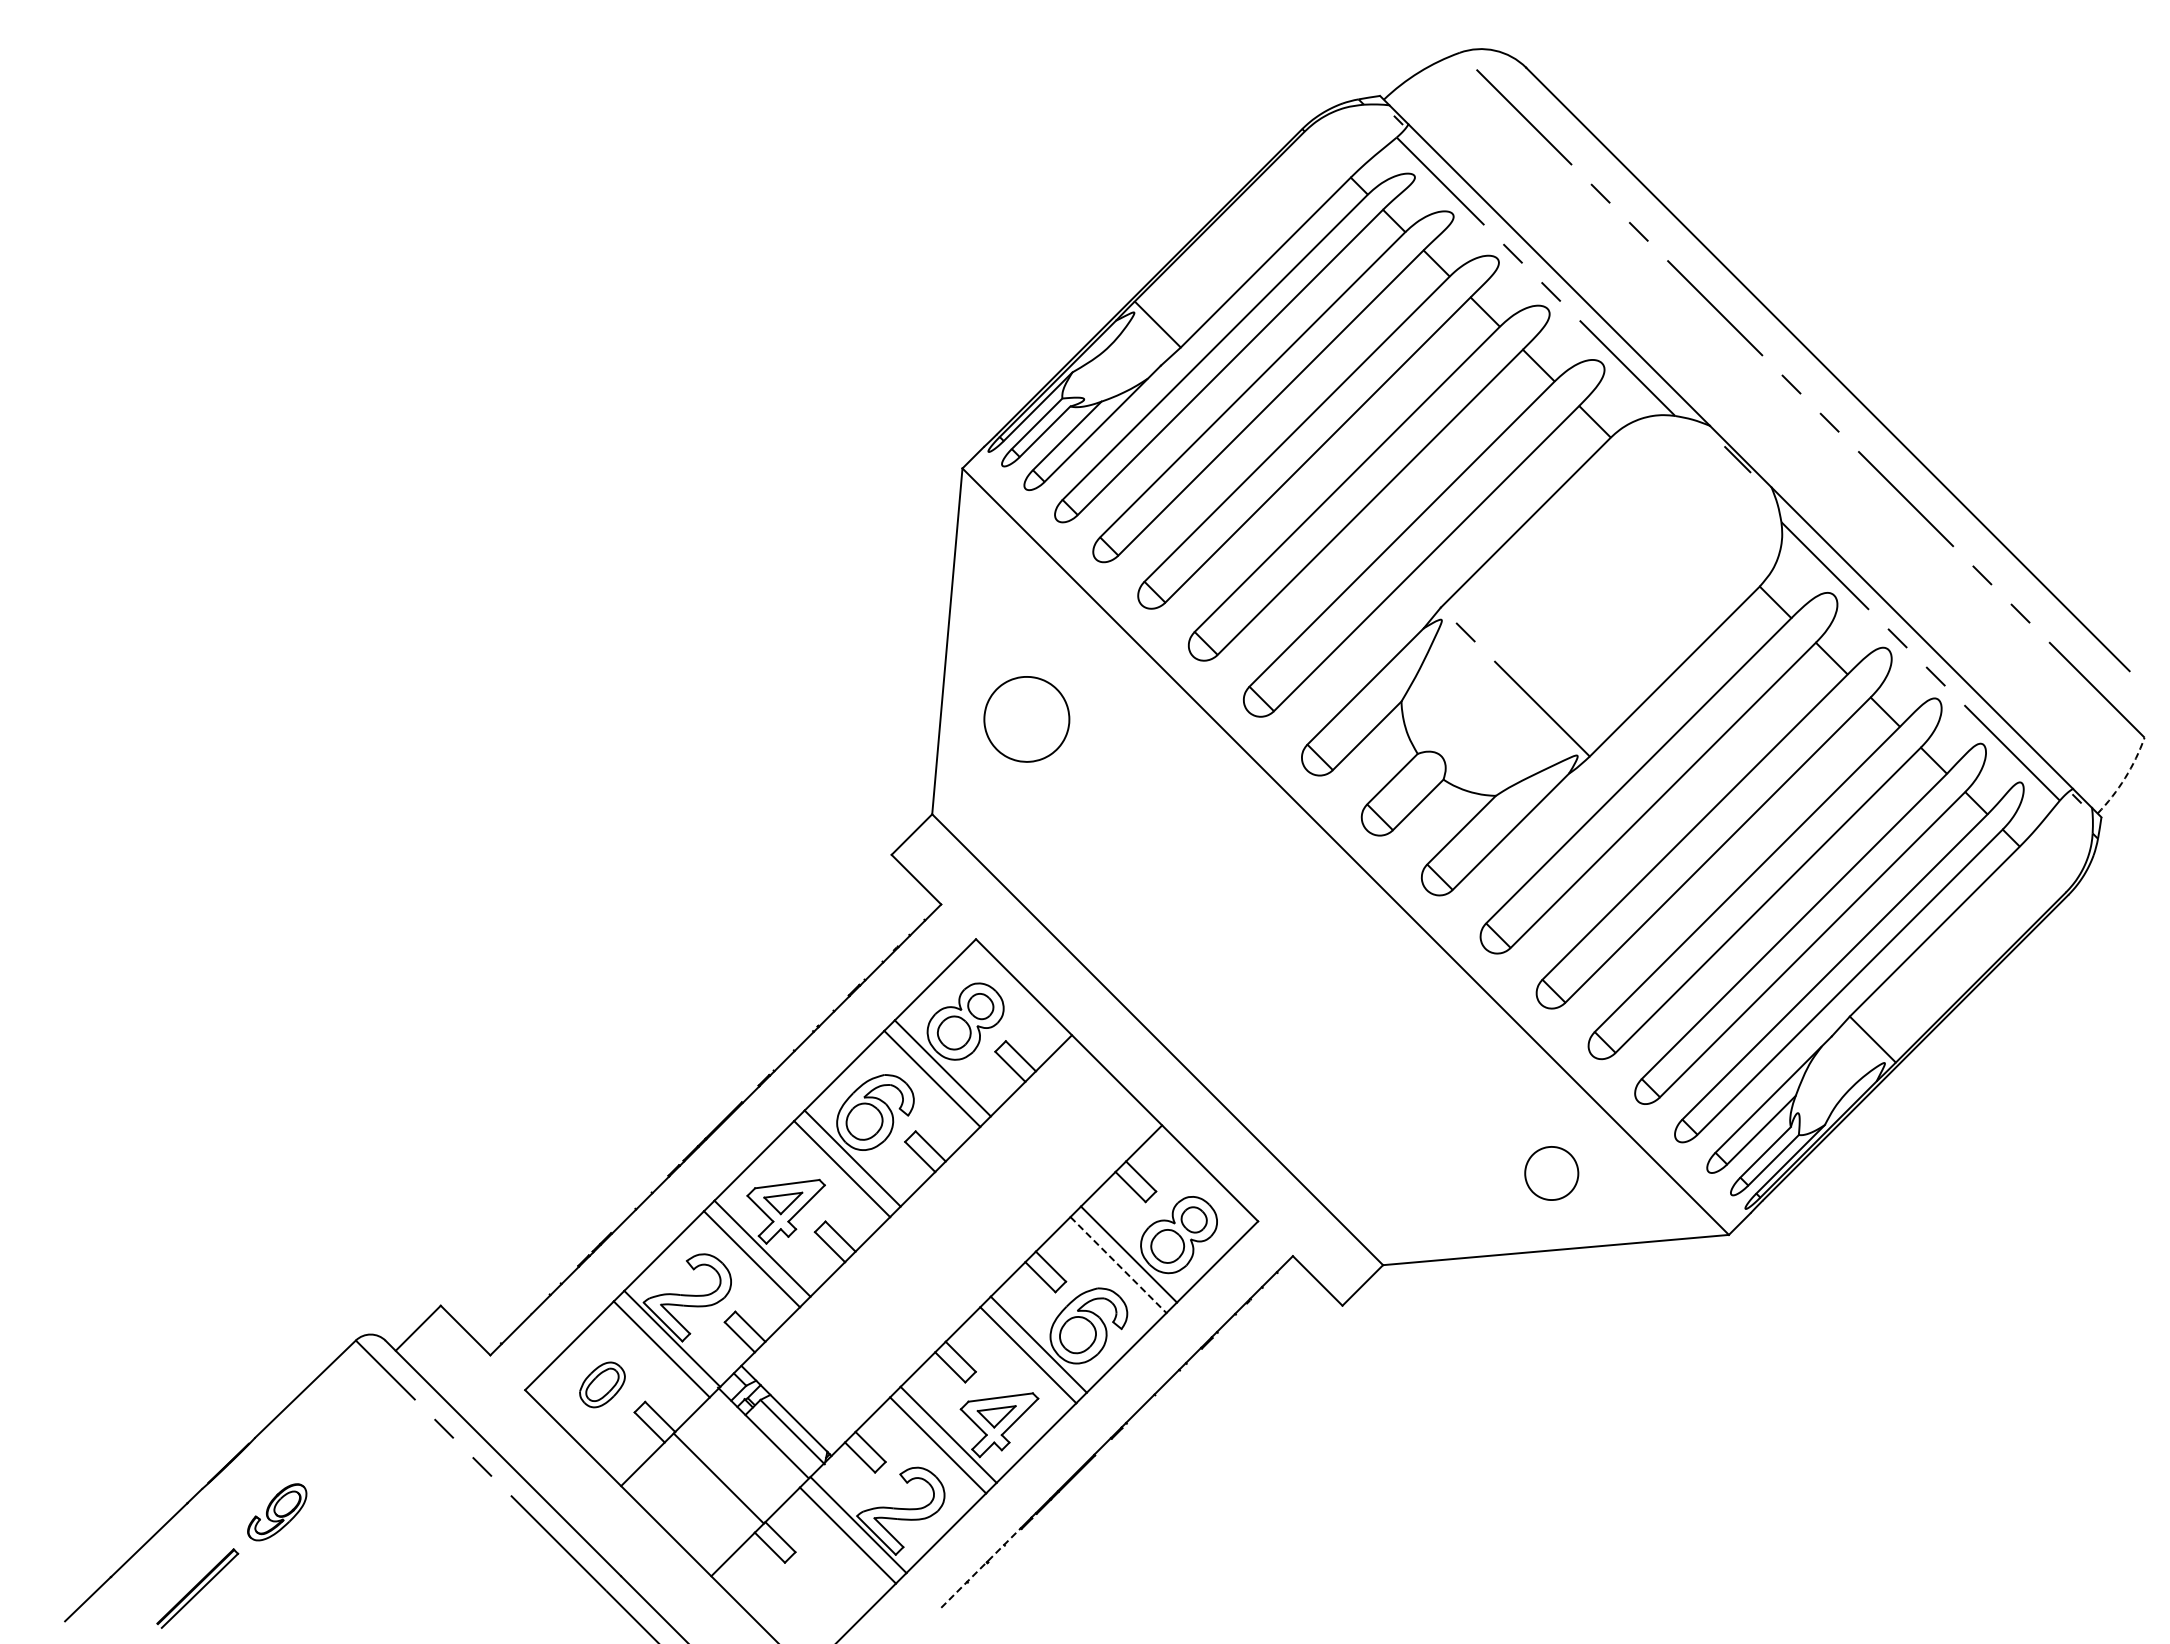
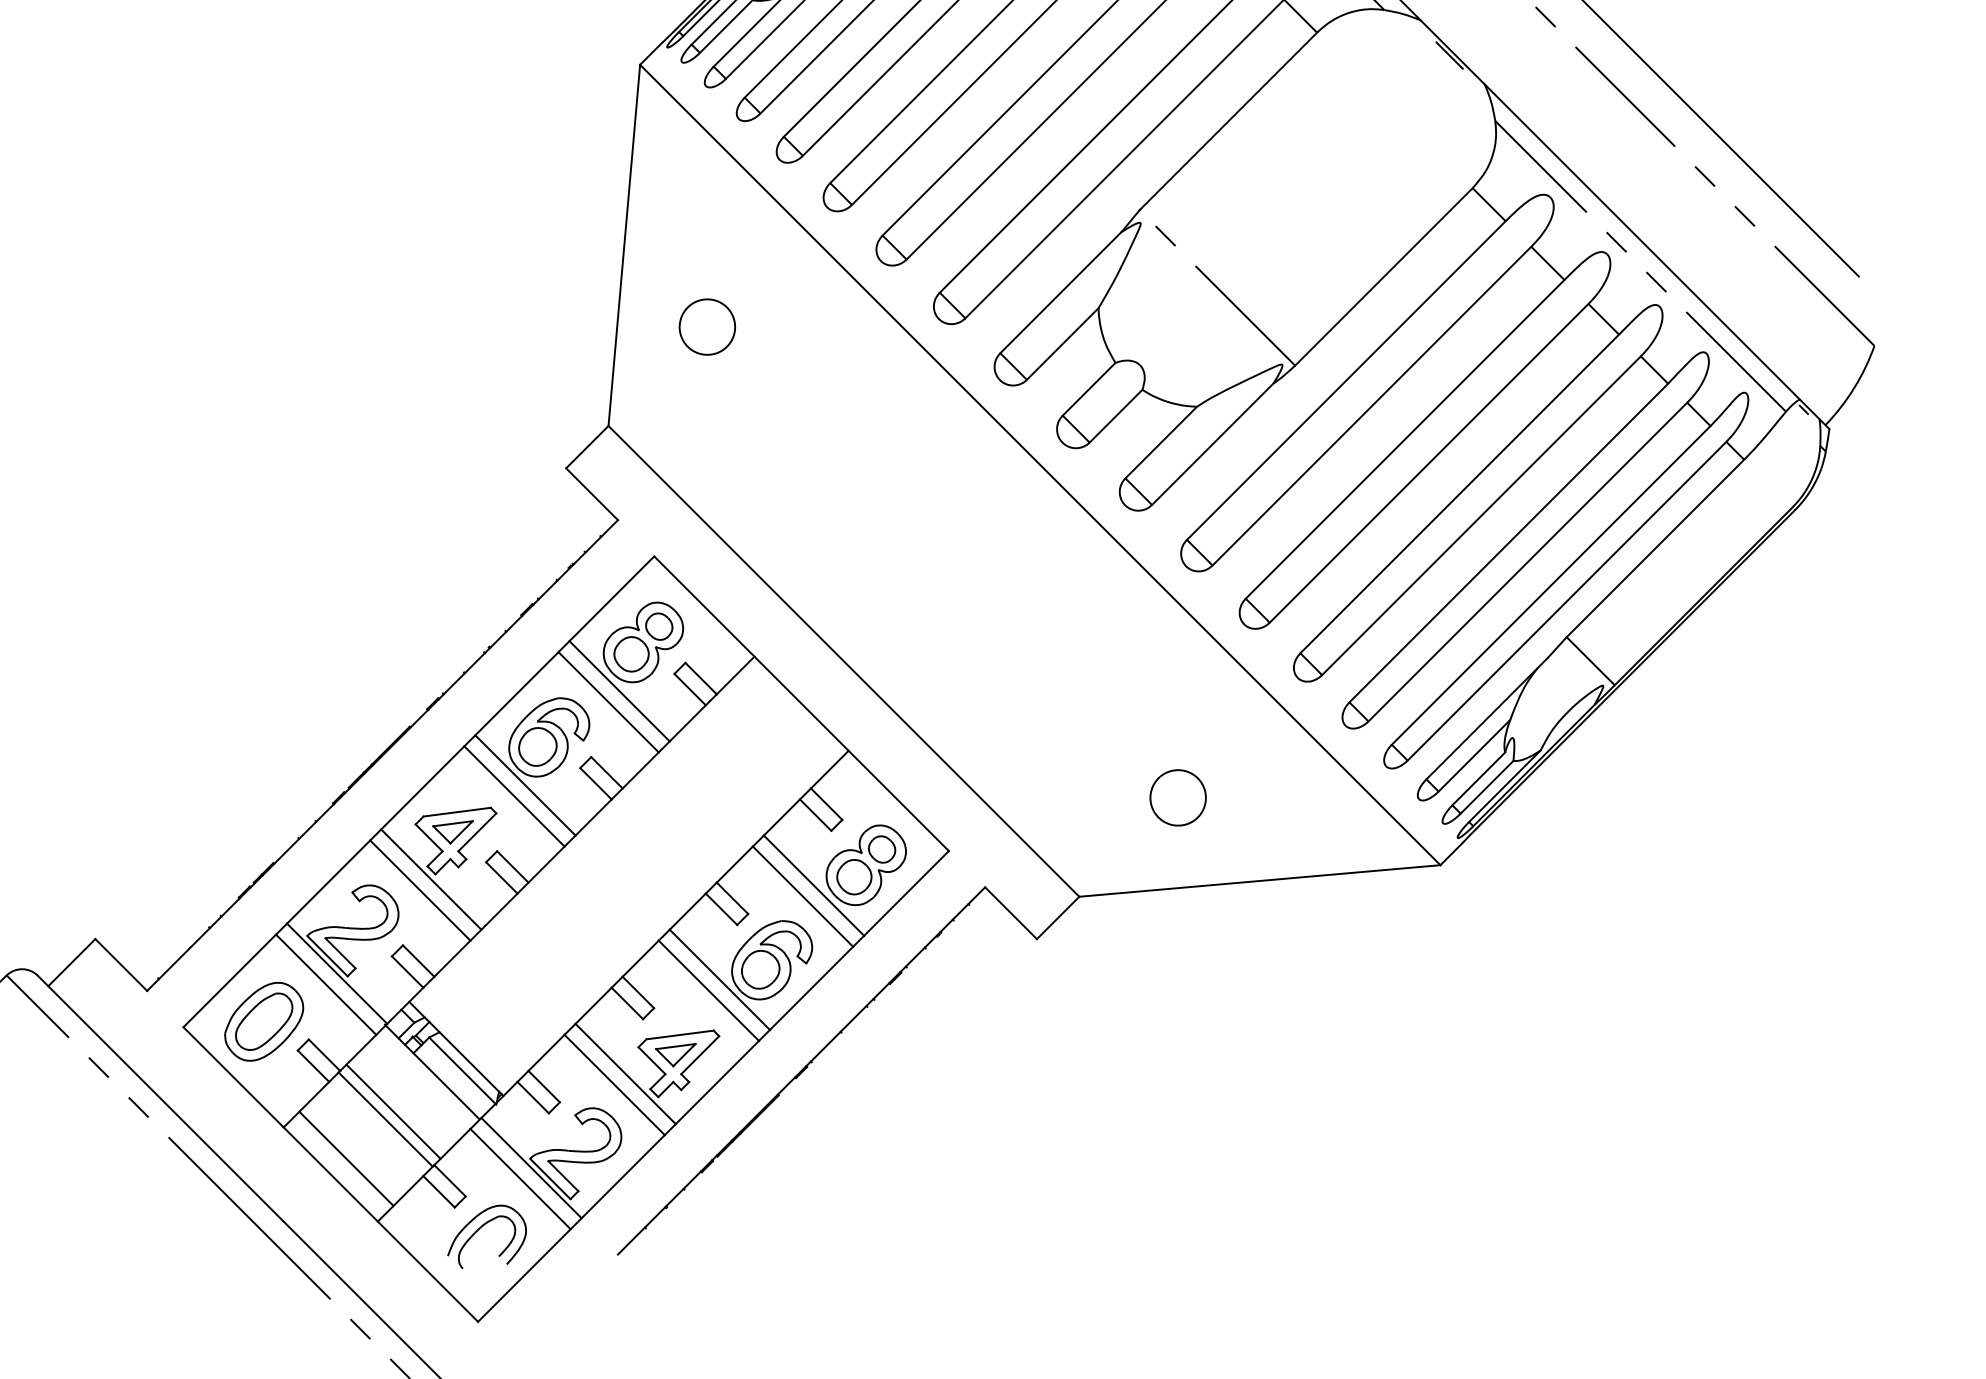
part: (1026, 719) -> (706, 326), size x0.62
arc: (2125, 778) -> (1854, 388), dashed -> solid
part: (1551, 1173) -> (1177, 797), moved
line: (1118, 1265) -> (803, 897), dashed -> solid
part: (602, 1384) -> (264, 1021), size x1.67
line: (726, 1470) -> (393, 1111), added
line: (681, 1516) -> (346, 1159), added
line: (981, 1567) -> (659, 1212), dashed -> solid
part: (809, 1583) -> (480, 1229), added

